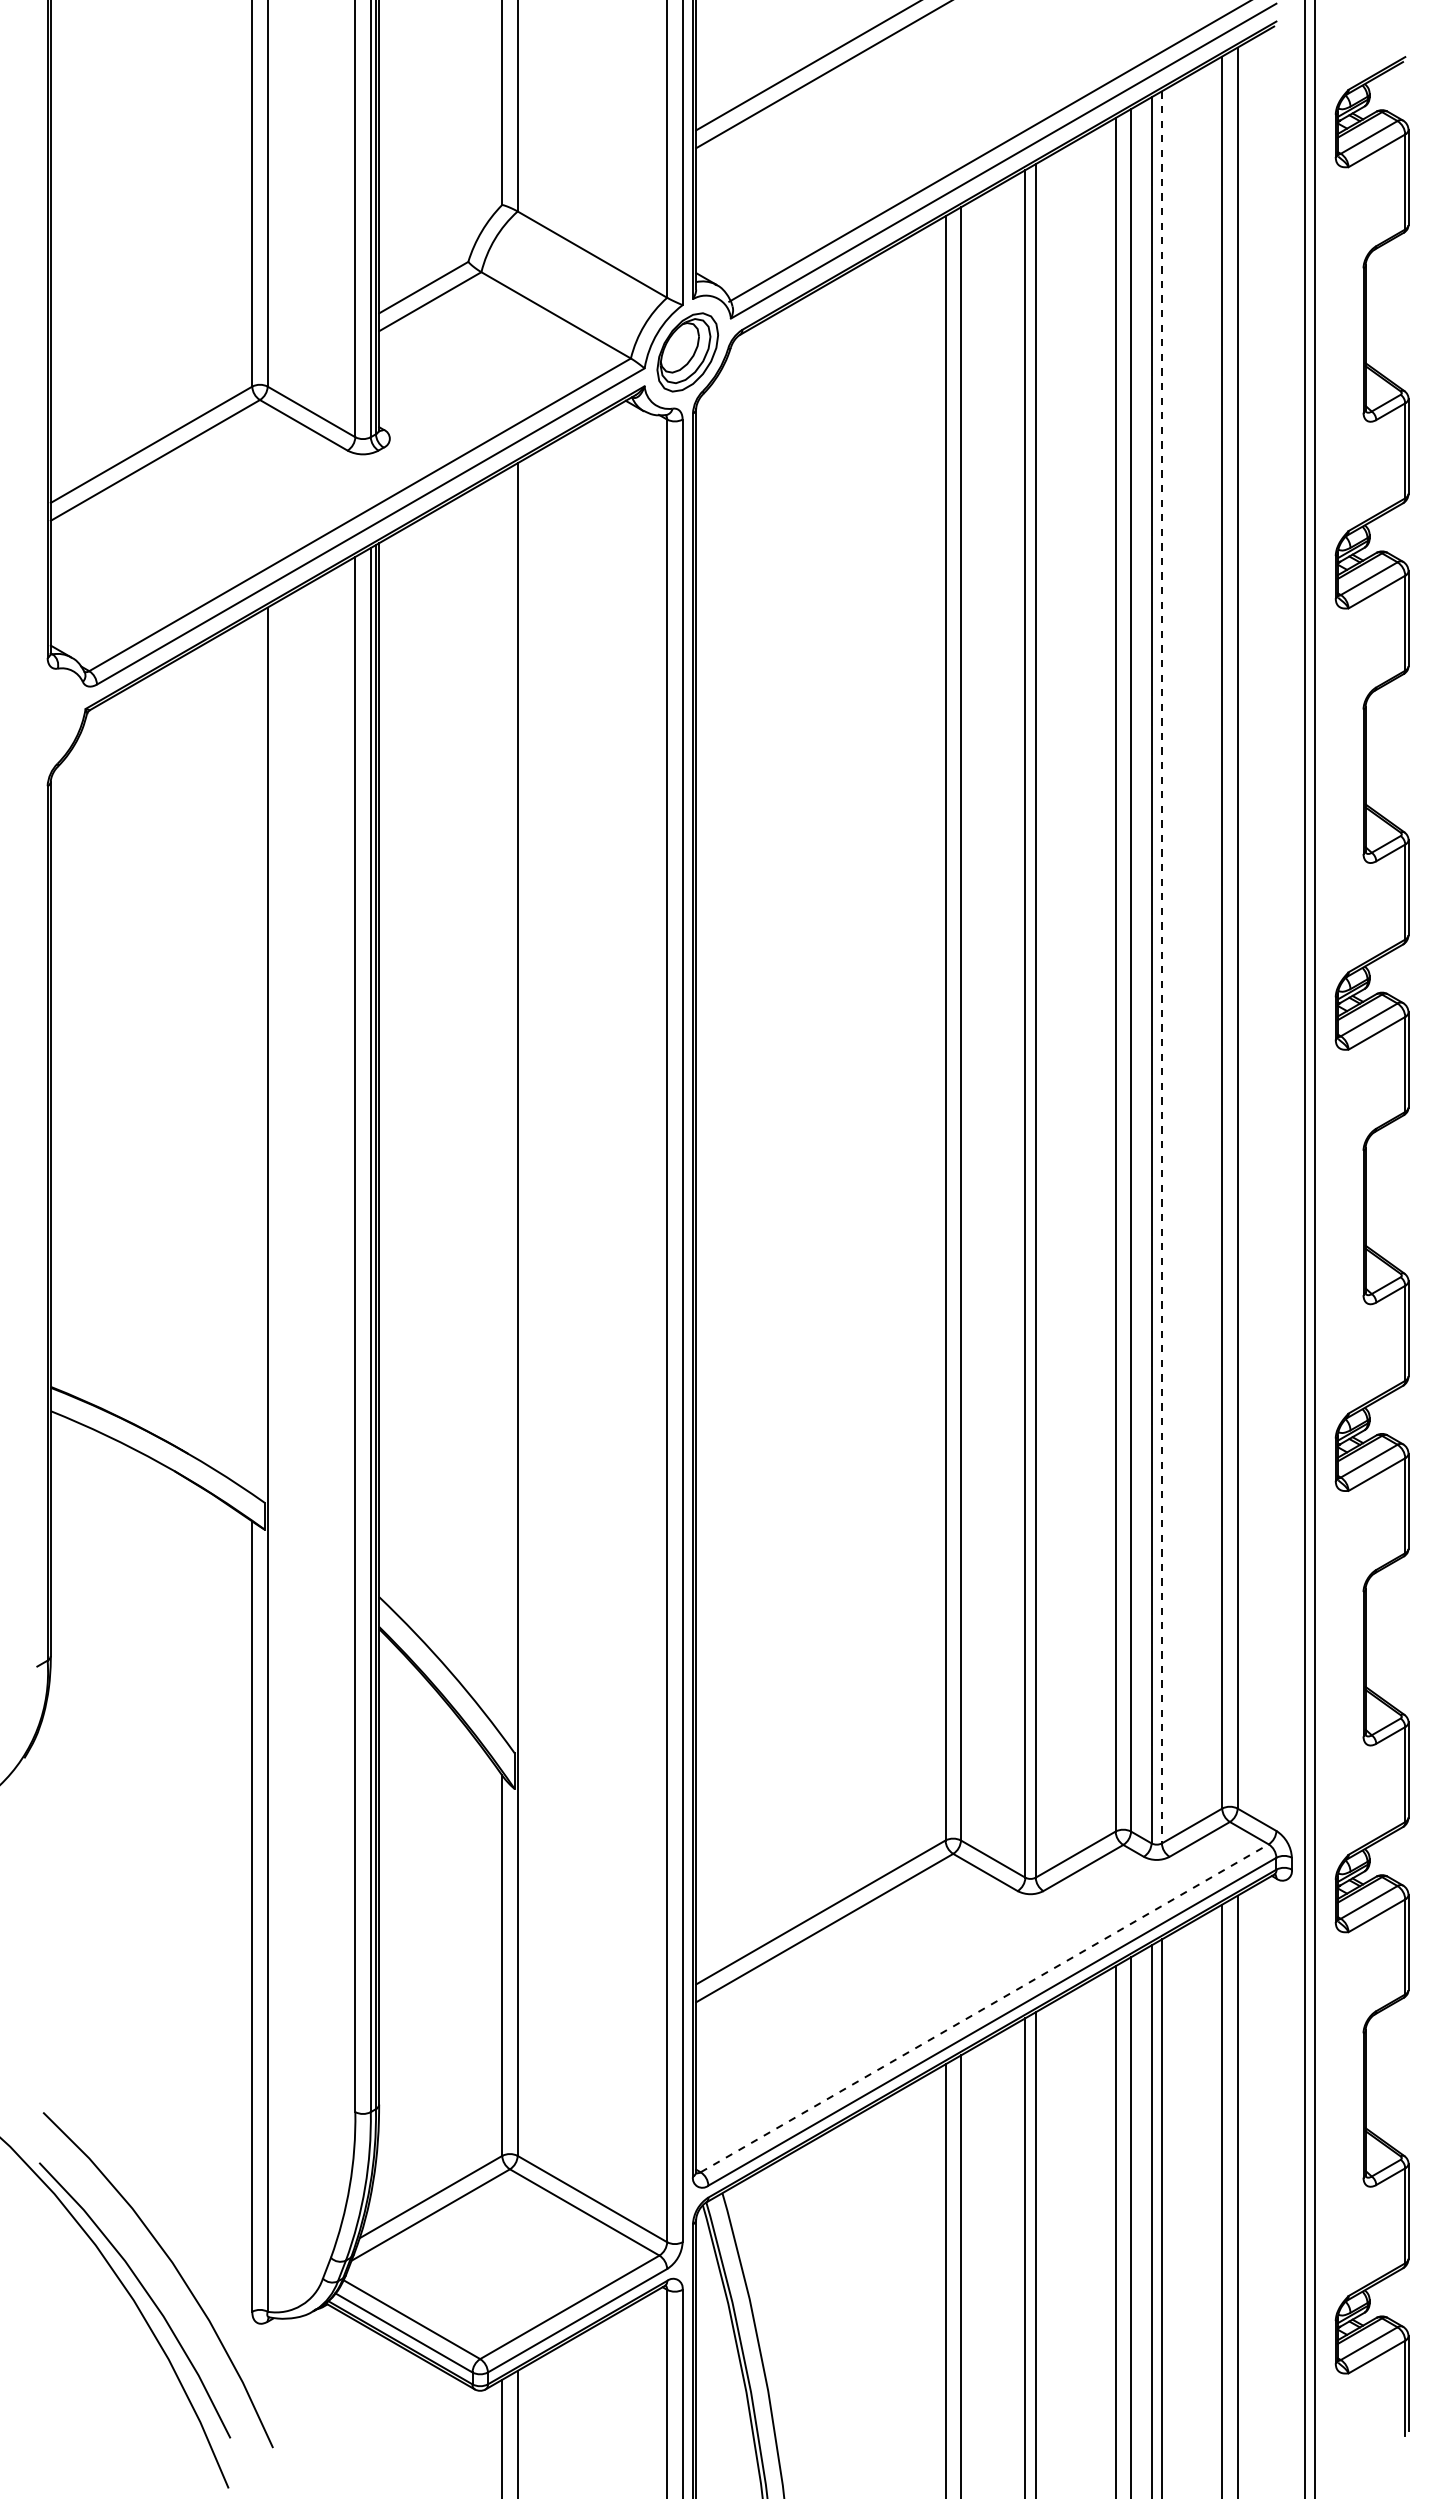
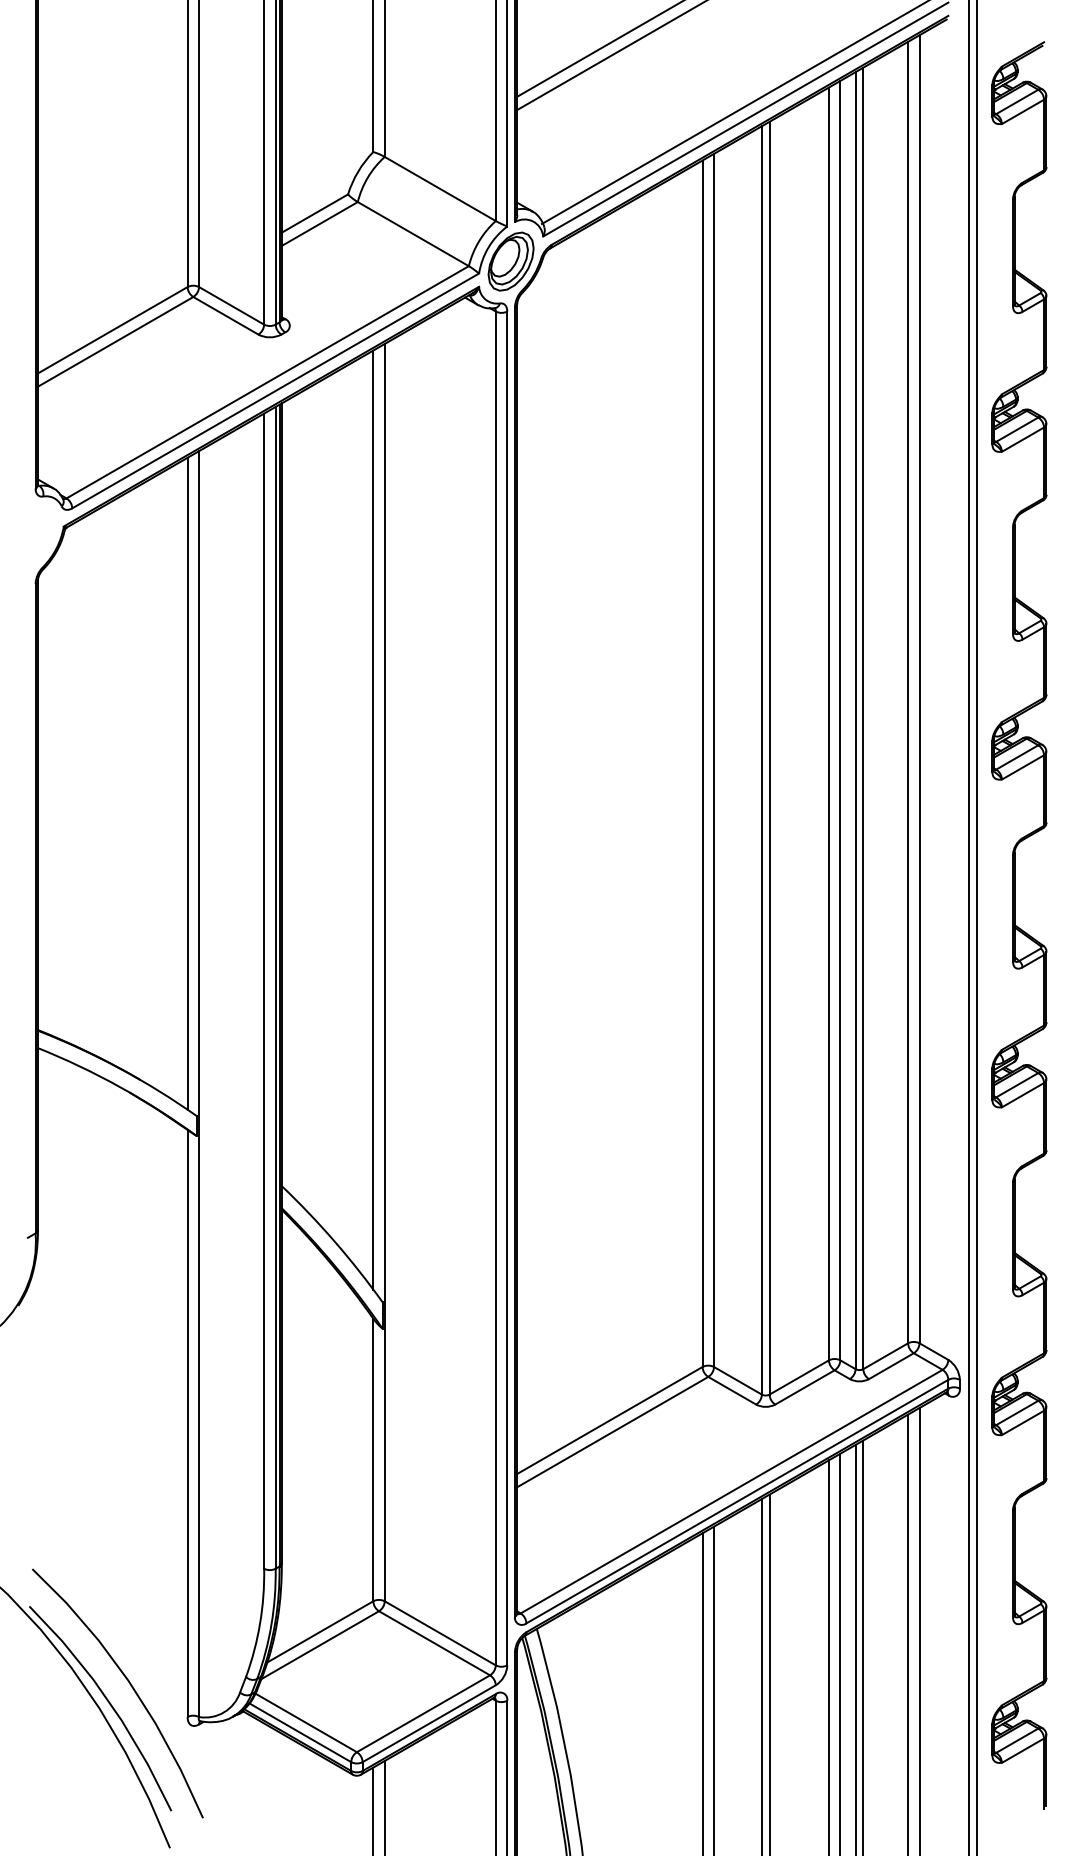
line: (1161, 967) -> (862, 718), dashed -> solid
line: (252, 1055) -> (187, 783), added
line: (502, 1104) -> (373, 820), added
line: (984, 2008) -> (731, 1491), dashed -> solid

